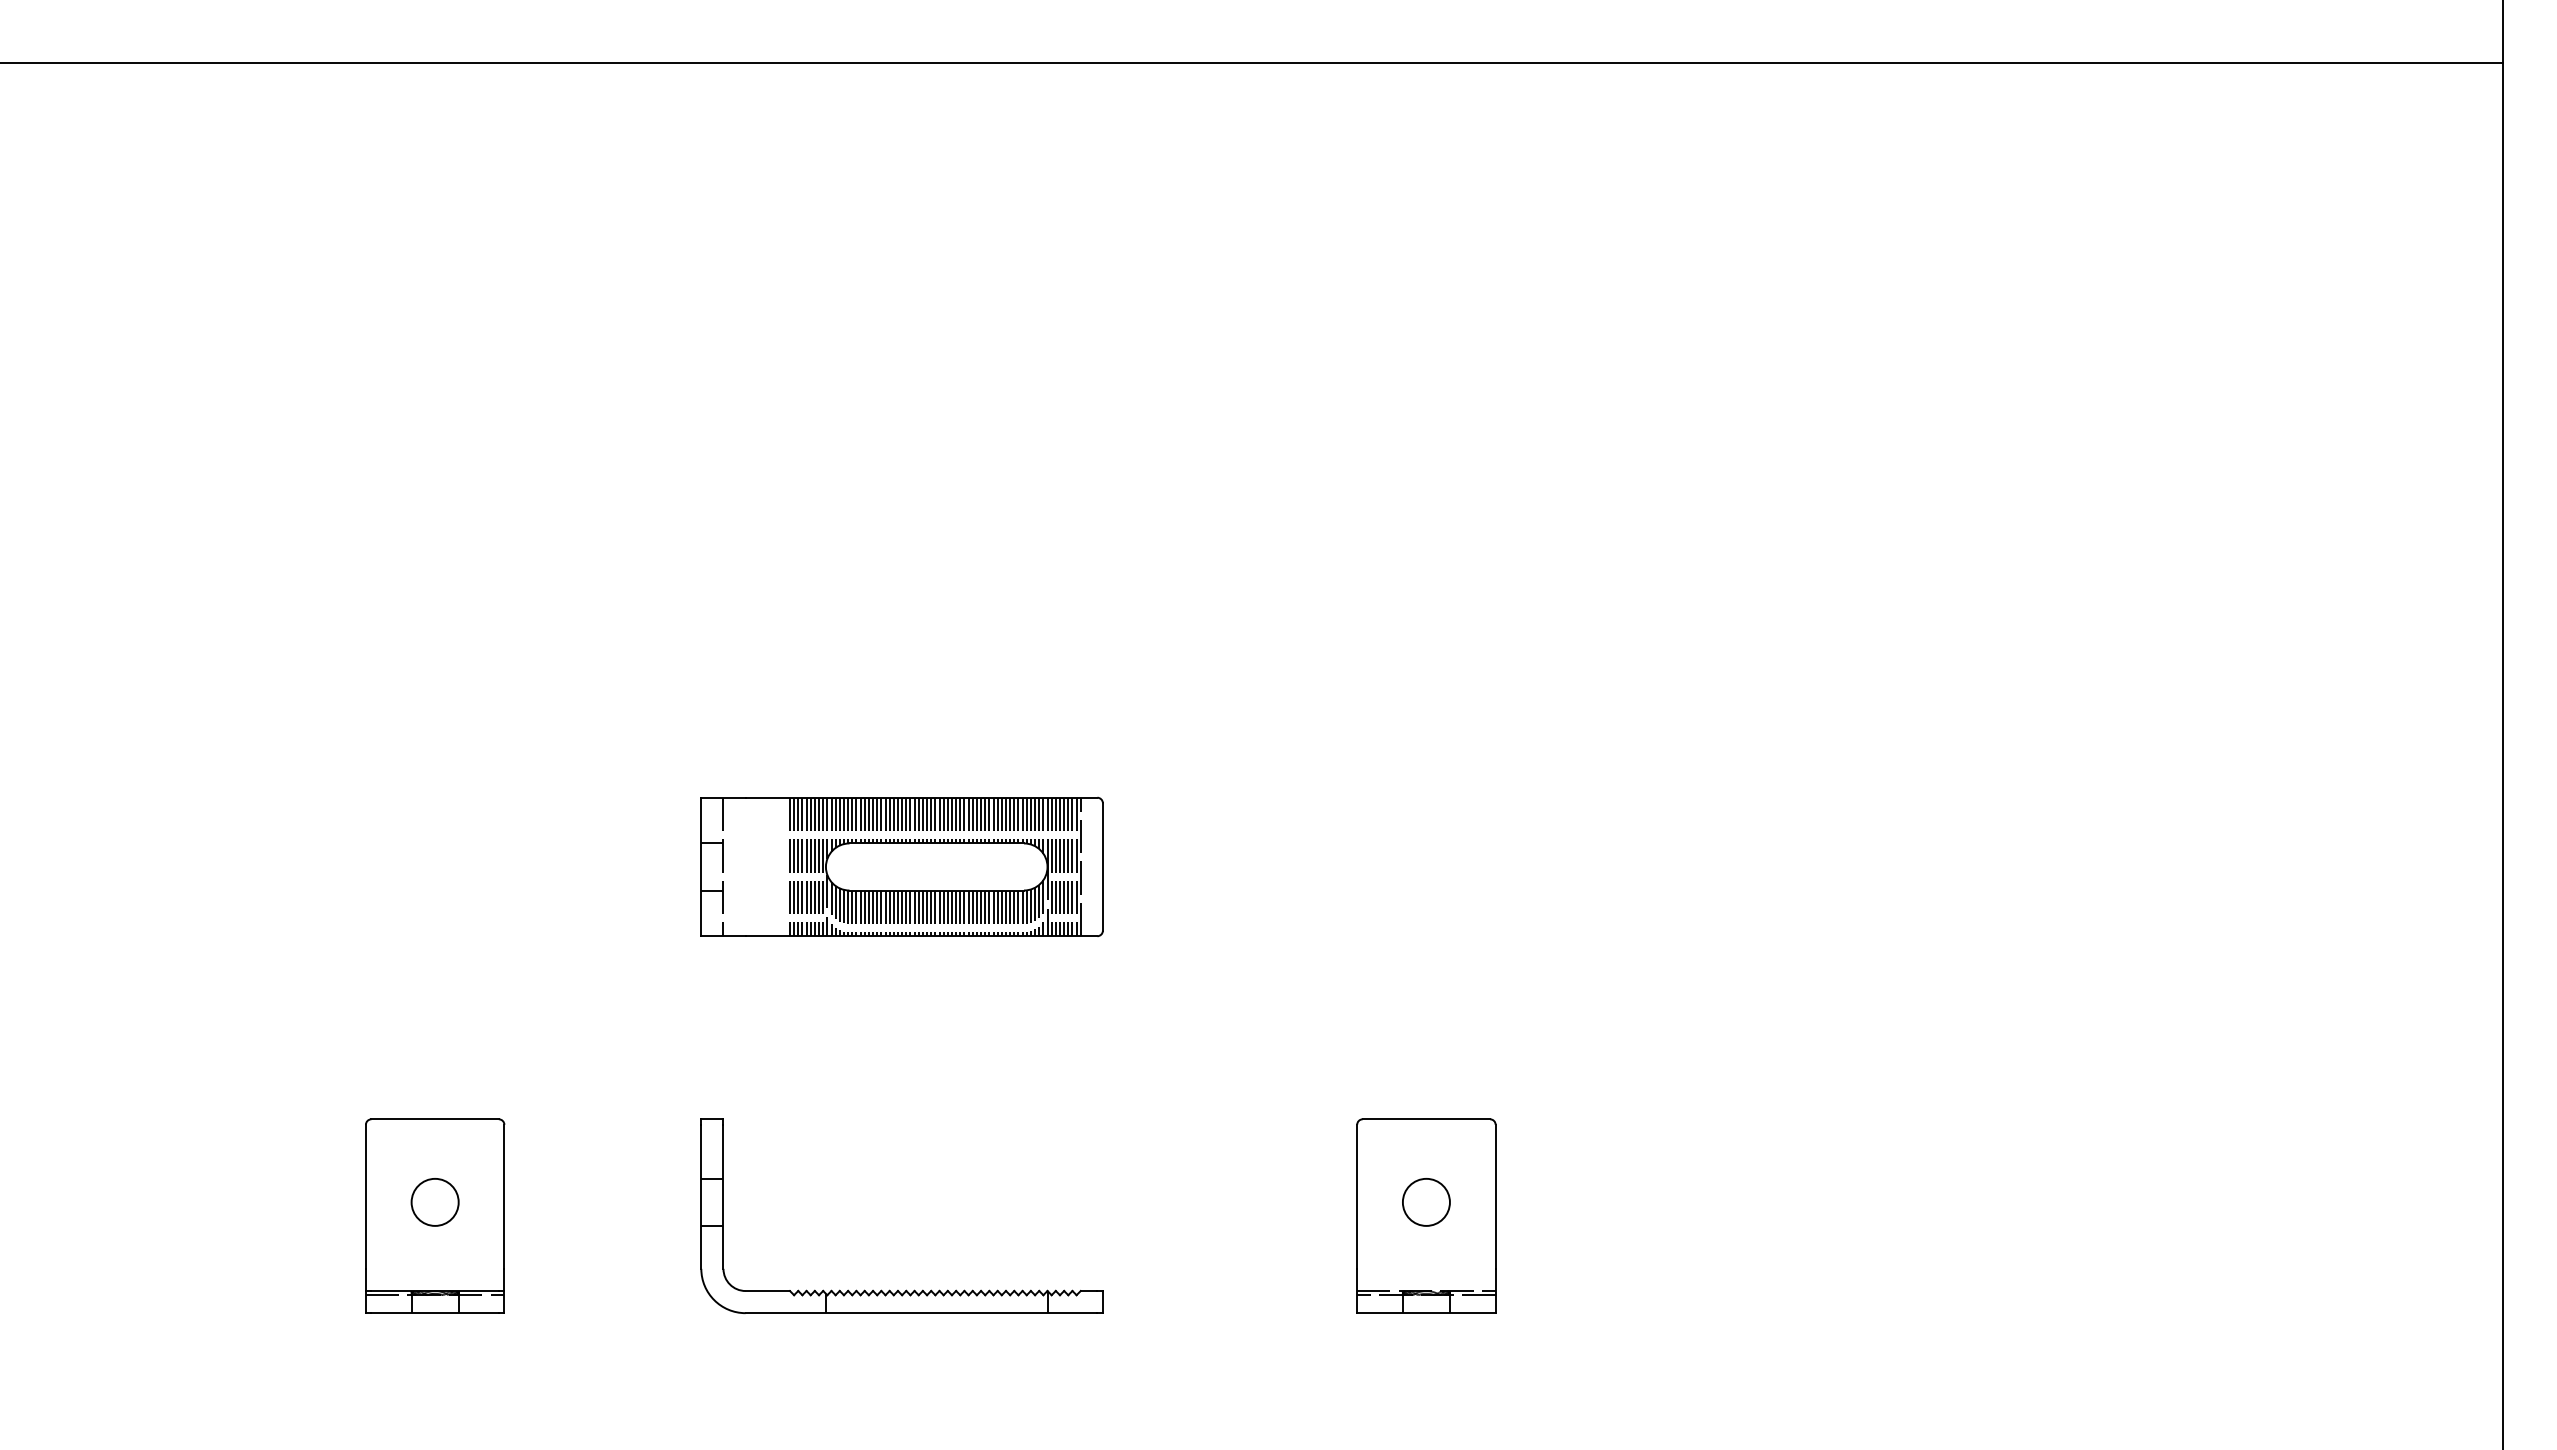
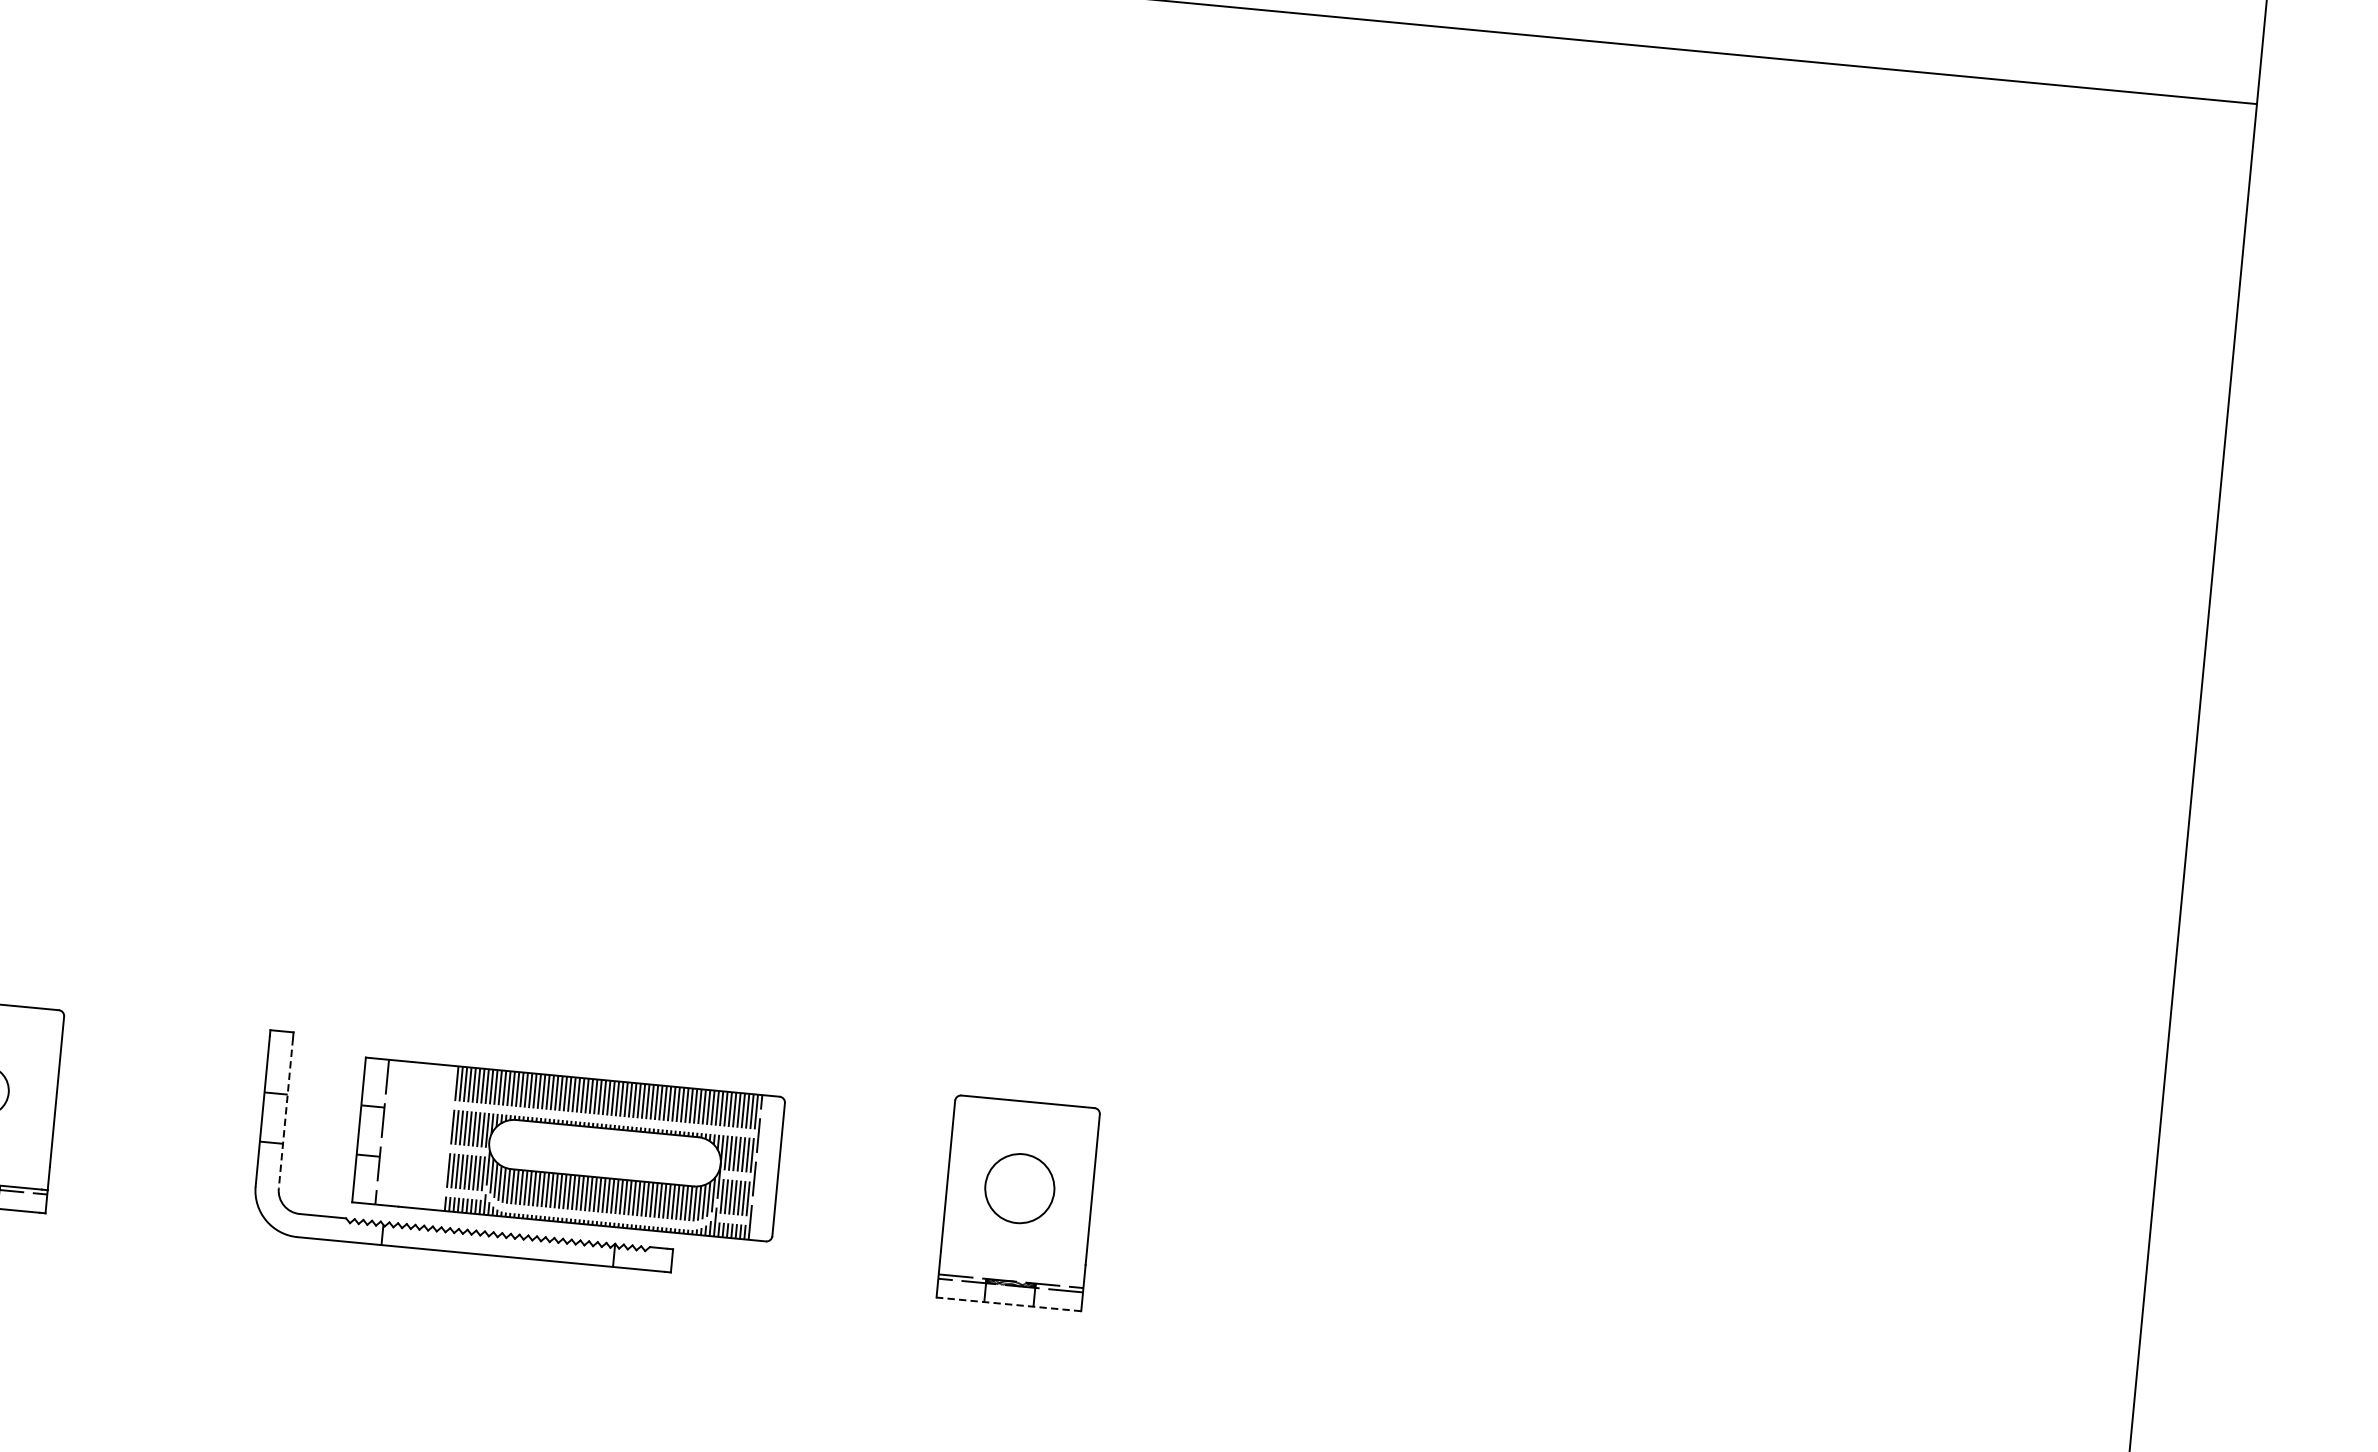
part: (901, 866) -> (568, 1149), moved
line: (723, 1197) -> (285, 1114), solid -> dashed
circle: (1425, 1201) -> (1018, 1187), size x1.4
line: (1425, 1313) -> (1007, 1304), solid -> dashed

